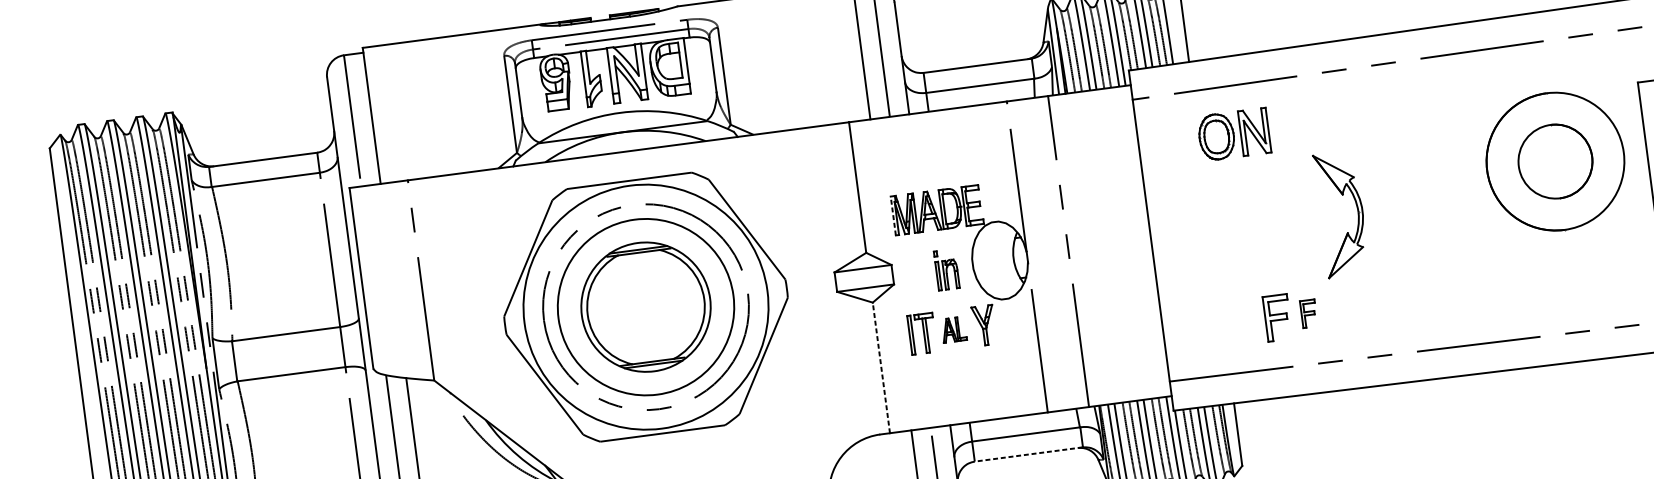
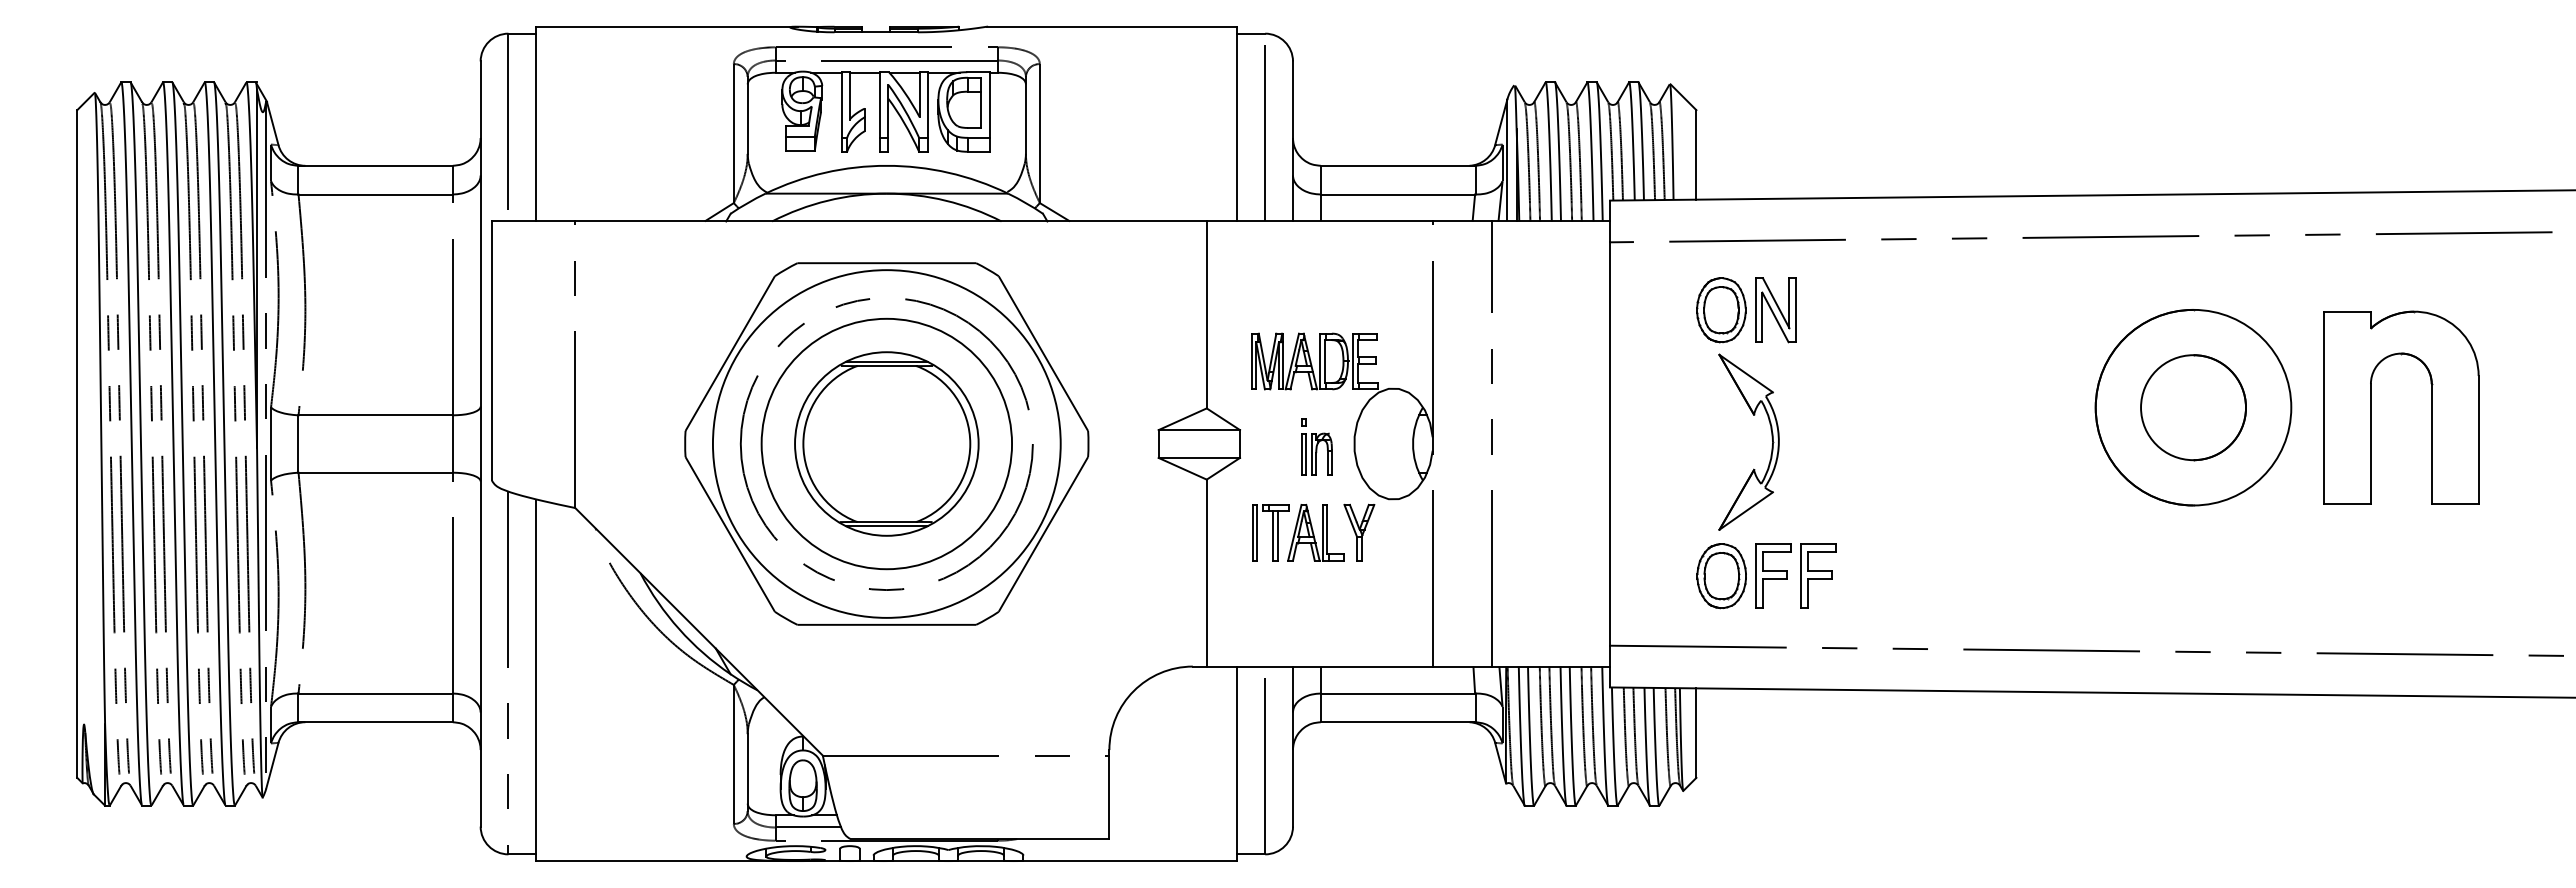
part: (1357, 209) -> (1771, 438), moved
line: (893, 215) -> (1251, 361), dashed -> solid
part: (1308, 313) -> (1818, 575), size x1.67
part: (1241, 322) -> (1721, 576), added
part: (953, 329) -> (1315, 532), size x1.67
line: (881, 367) -> (1206, 572), dashed -> solid
line: (1028, 454) -> (1397, 722), dashed -> solid

